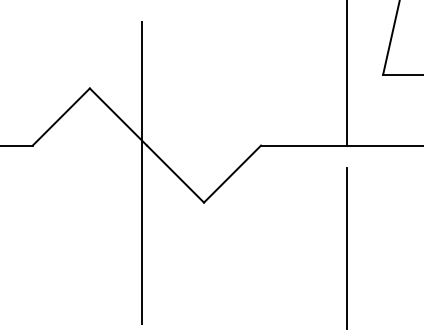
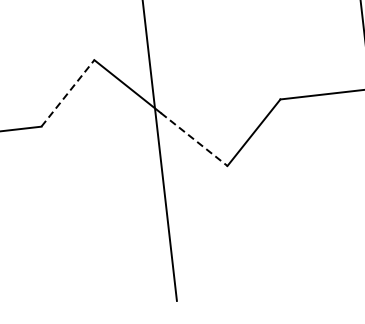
line: (61, 116) -> (67, 92), solid -> dashed
line: (175, 174) -> (194, 139), solid -> dashed

